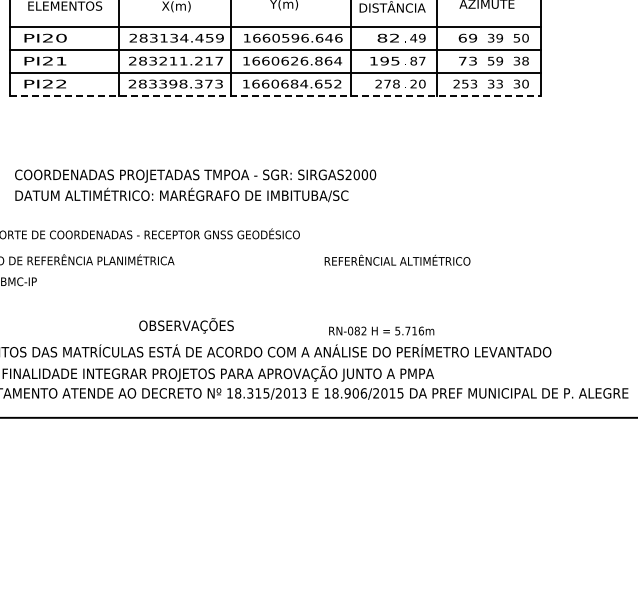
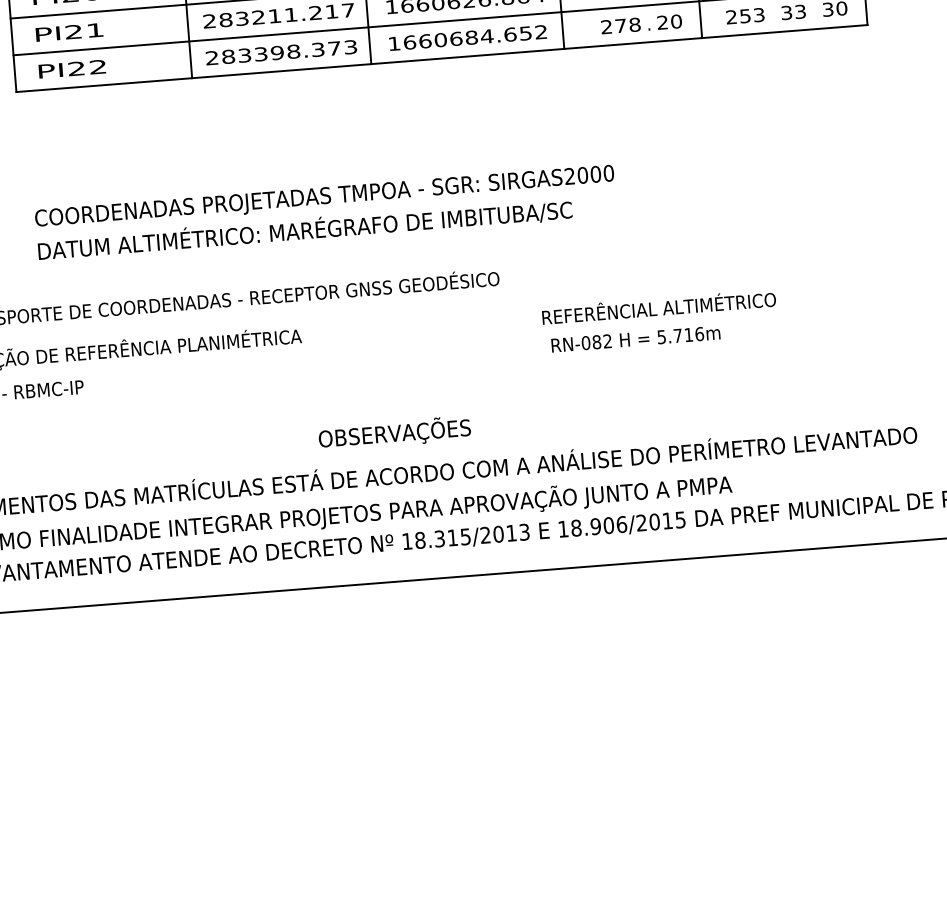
line: (275, 95) -> (442, 58), dashed -> solid
text: (186, 325) -> (394, 433), moved
text: (381, 330) -> (635, 338), moved

